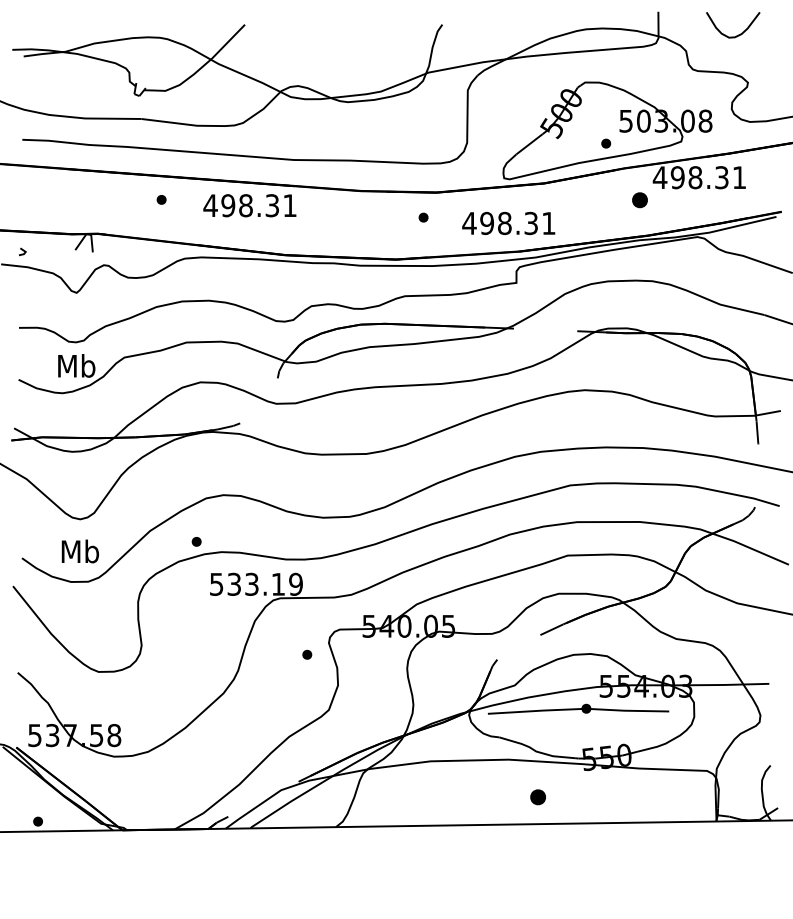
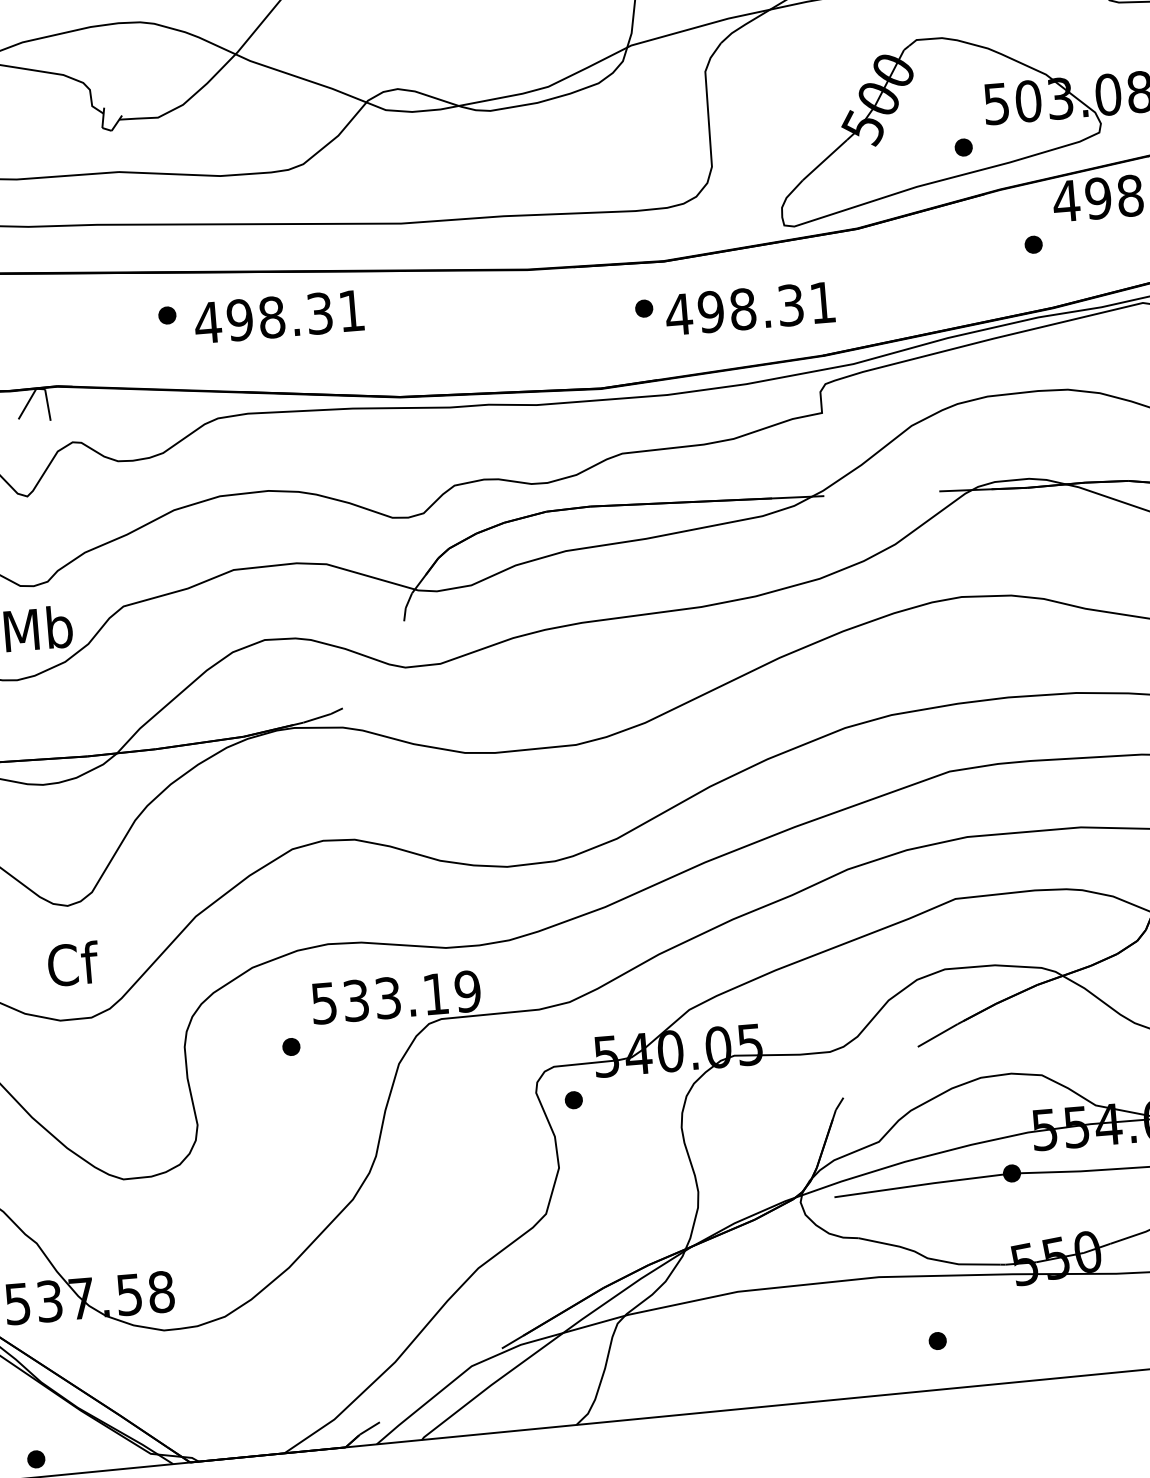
part: (640, 199) -> (1034, 243), size x0.62
text: (249, 205) -> (278, 316), moved
text: (508, 223) -> (749, 308), moved
part: (196, 541) -> (291, 1046), moved
text: (80, 551) -> (72, 964), Mb -> Cf
part: (307, 654) -> (574, 1099), moved
part: (537, 797) -> (936, 1341), size x0.62

